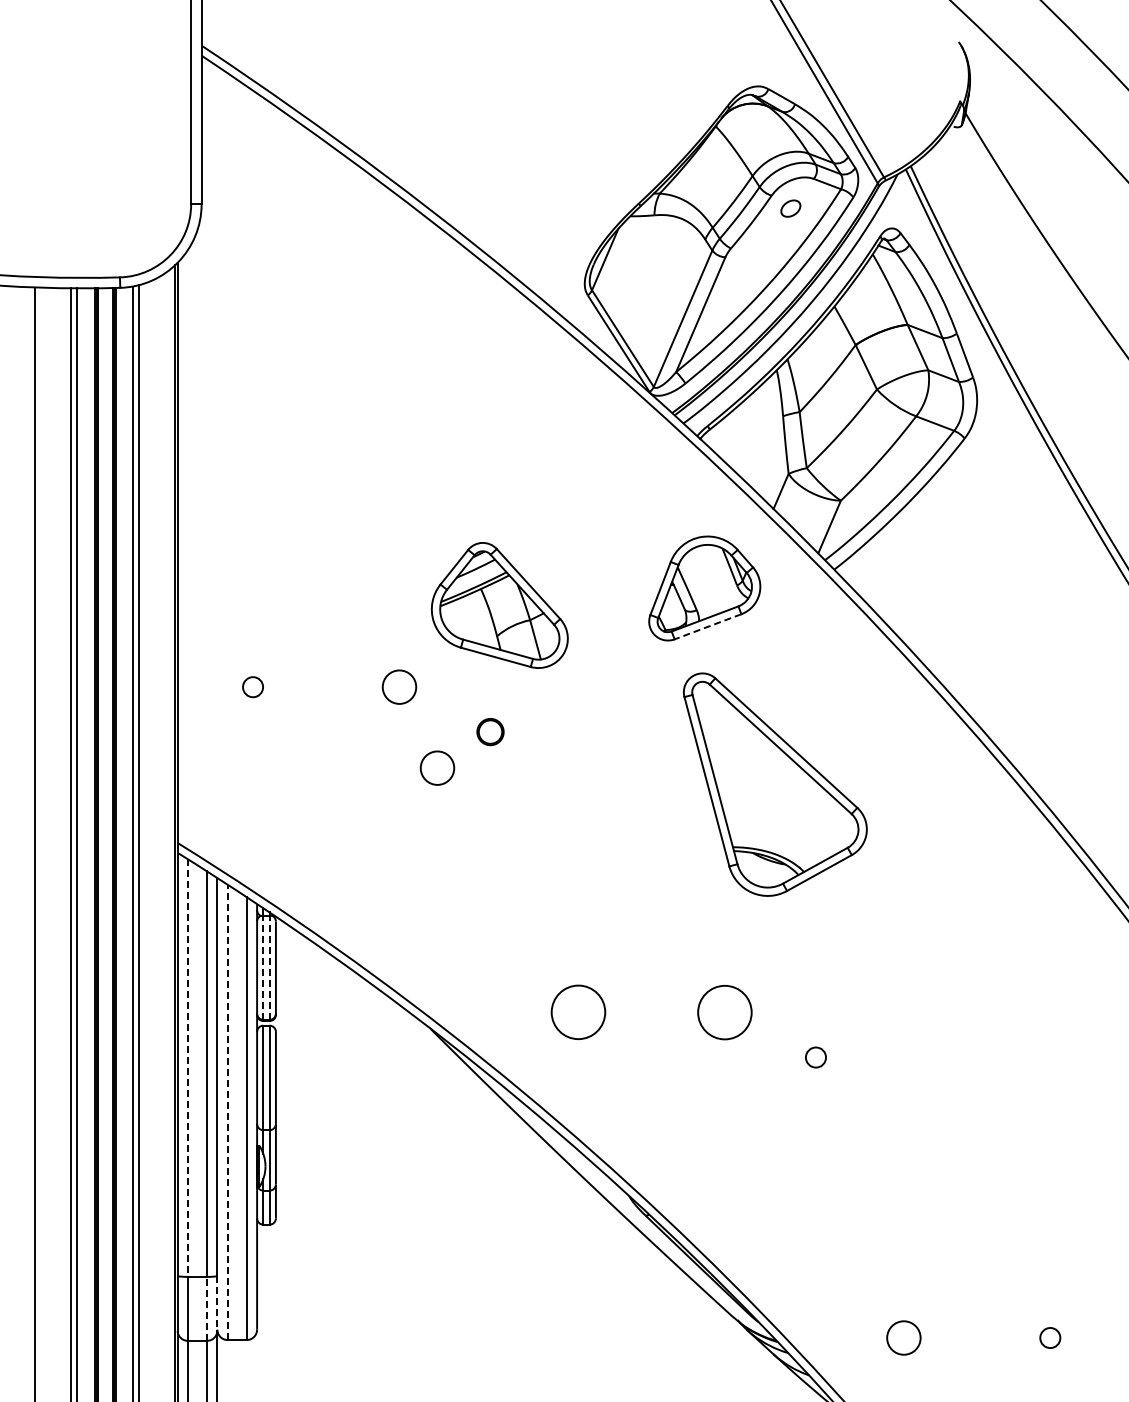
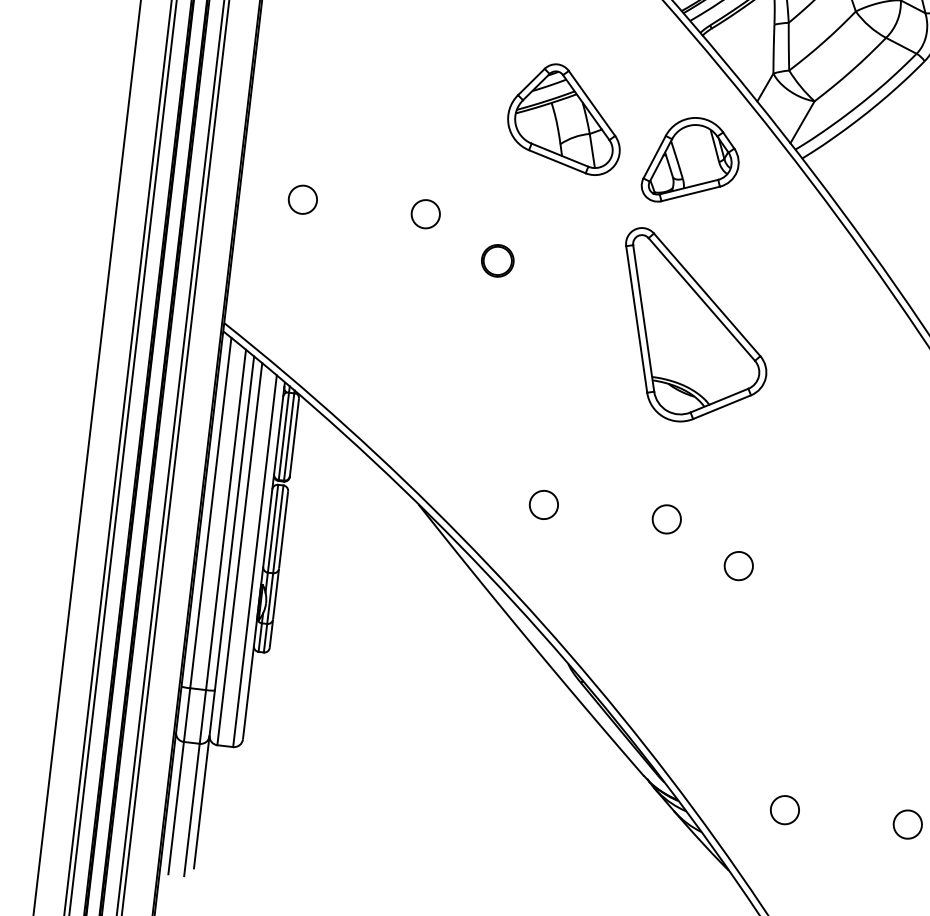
part: (499, 605) -> (565, 118), moved
line: (708, 626) -> (691, 193), dashed -> solid
circle: (252, 686) -> (302, 199), size x1.67
part: (490, 731) -> (497, 260), size x1.43
circle: (437, 767) -> (449, 285), removed
part: (775, 784) -> (694, 328), moved
line: (263, 967) -> (284, 436), dashed -> solid
line: (269, 967) -> (289, 436), dashed -> solid
circle: (578, 1012) -> (543, 504), size x0.62
circle: (724, 1012) -> (666, 519), size x0.62
circle: (815, 1057) -> (738, 566), size x1.67
line: (188, 1068) -> (211, 513), dashed -> solid
line: (227, 1112) -> (239, 554), dashed -> solid
line: (217, 1304) -> (212, 714), dashed -> solid
line: (206, 1308) -> (202, 716), dashed -> solid
circle: (1050, 1337) -> (908, 824), size x1.67

